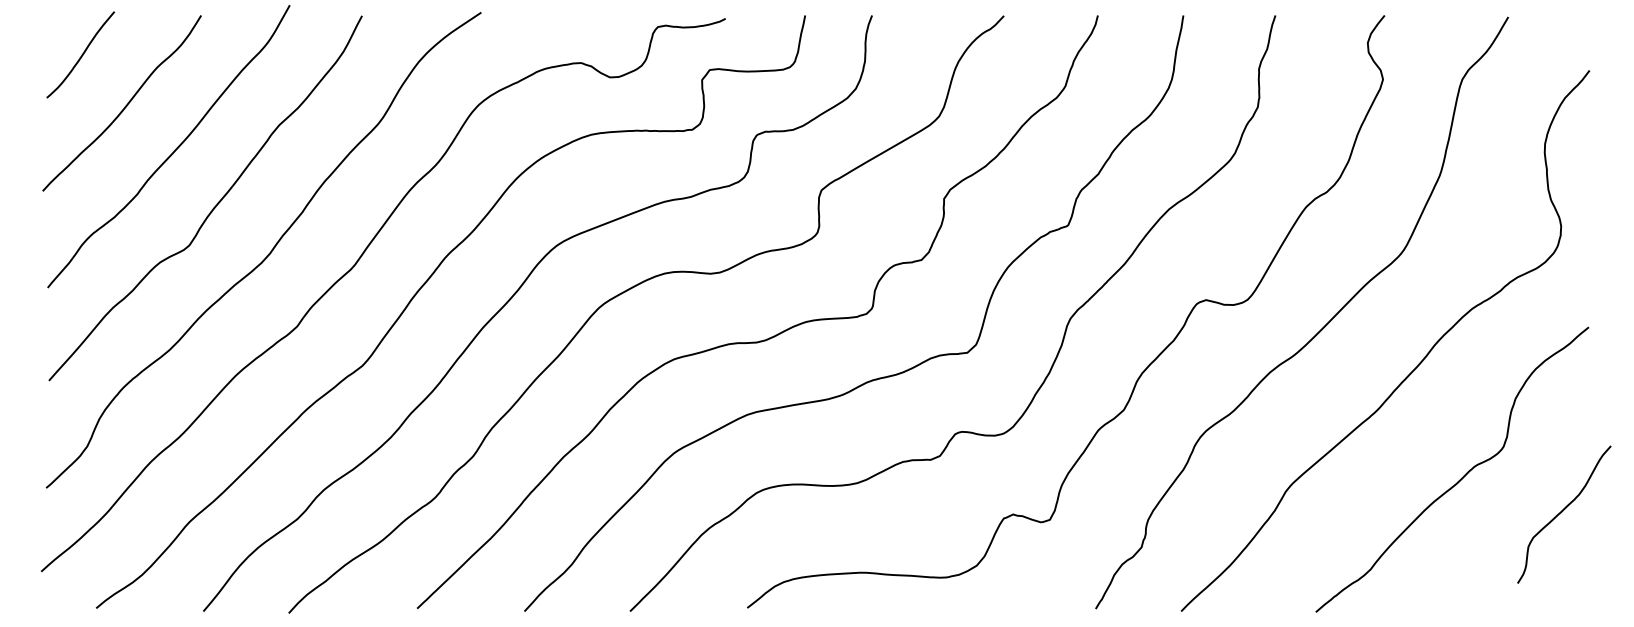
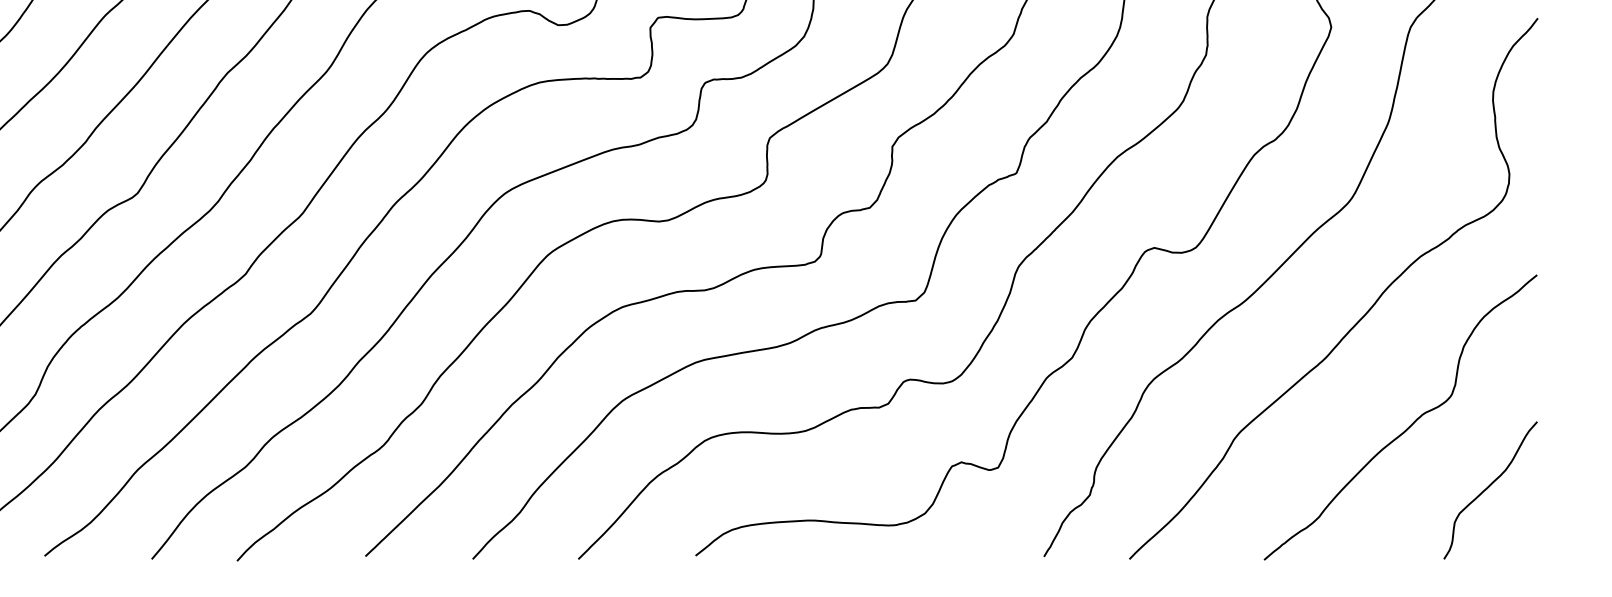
curve: (1562, 512) -> (1488, 488), moved

